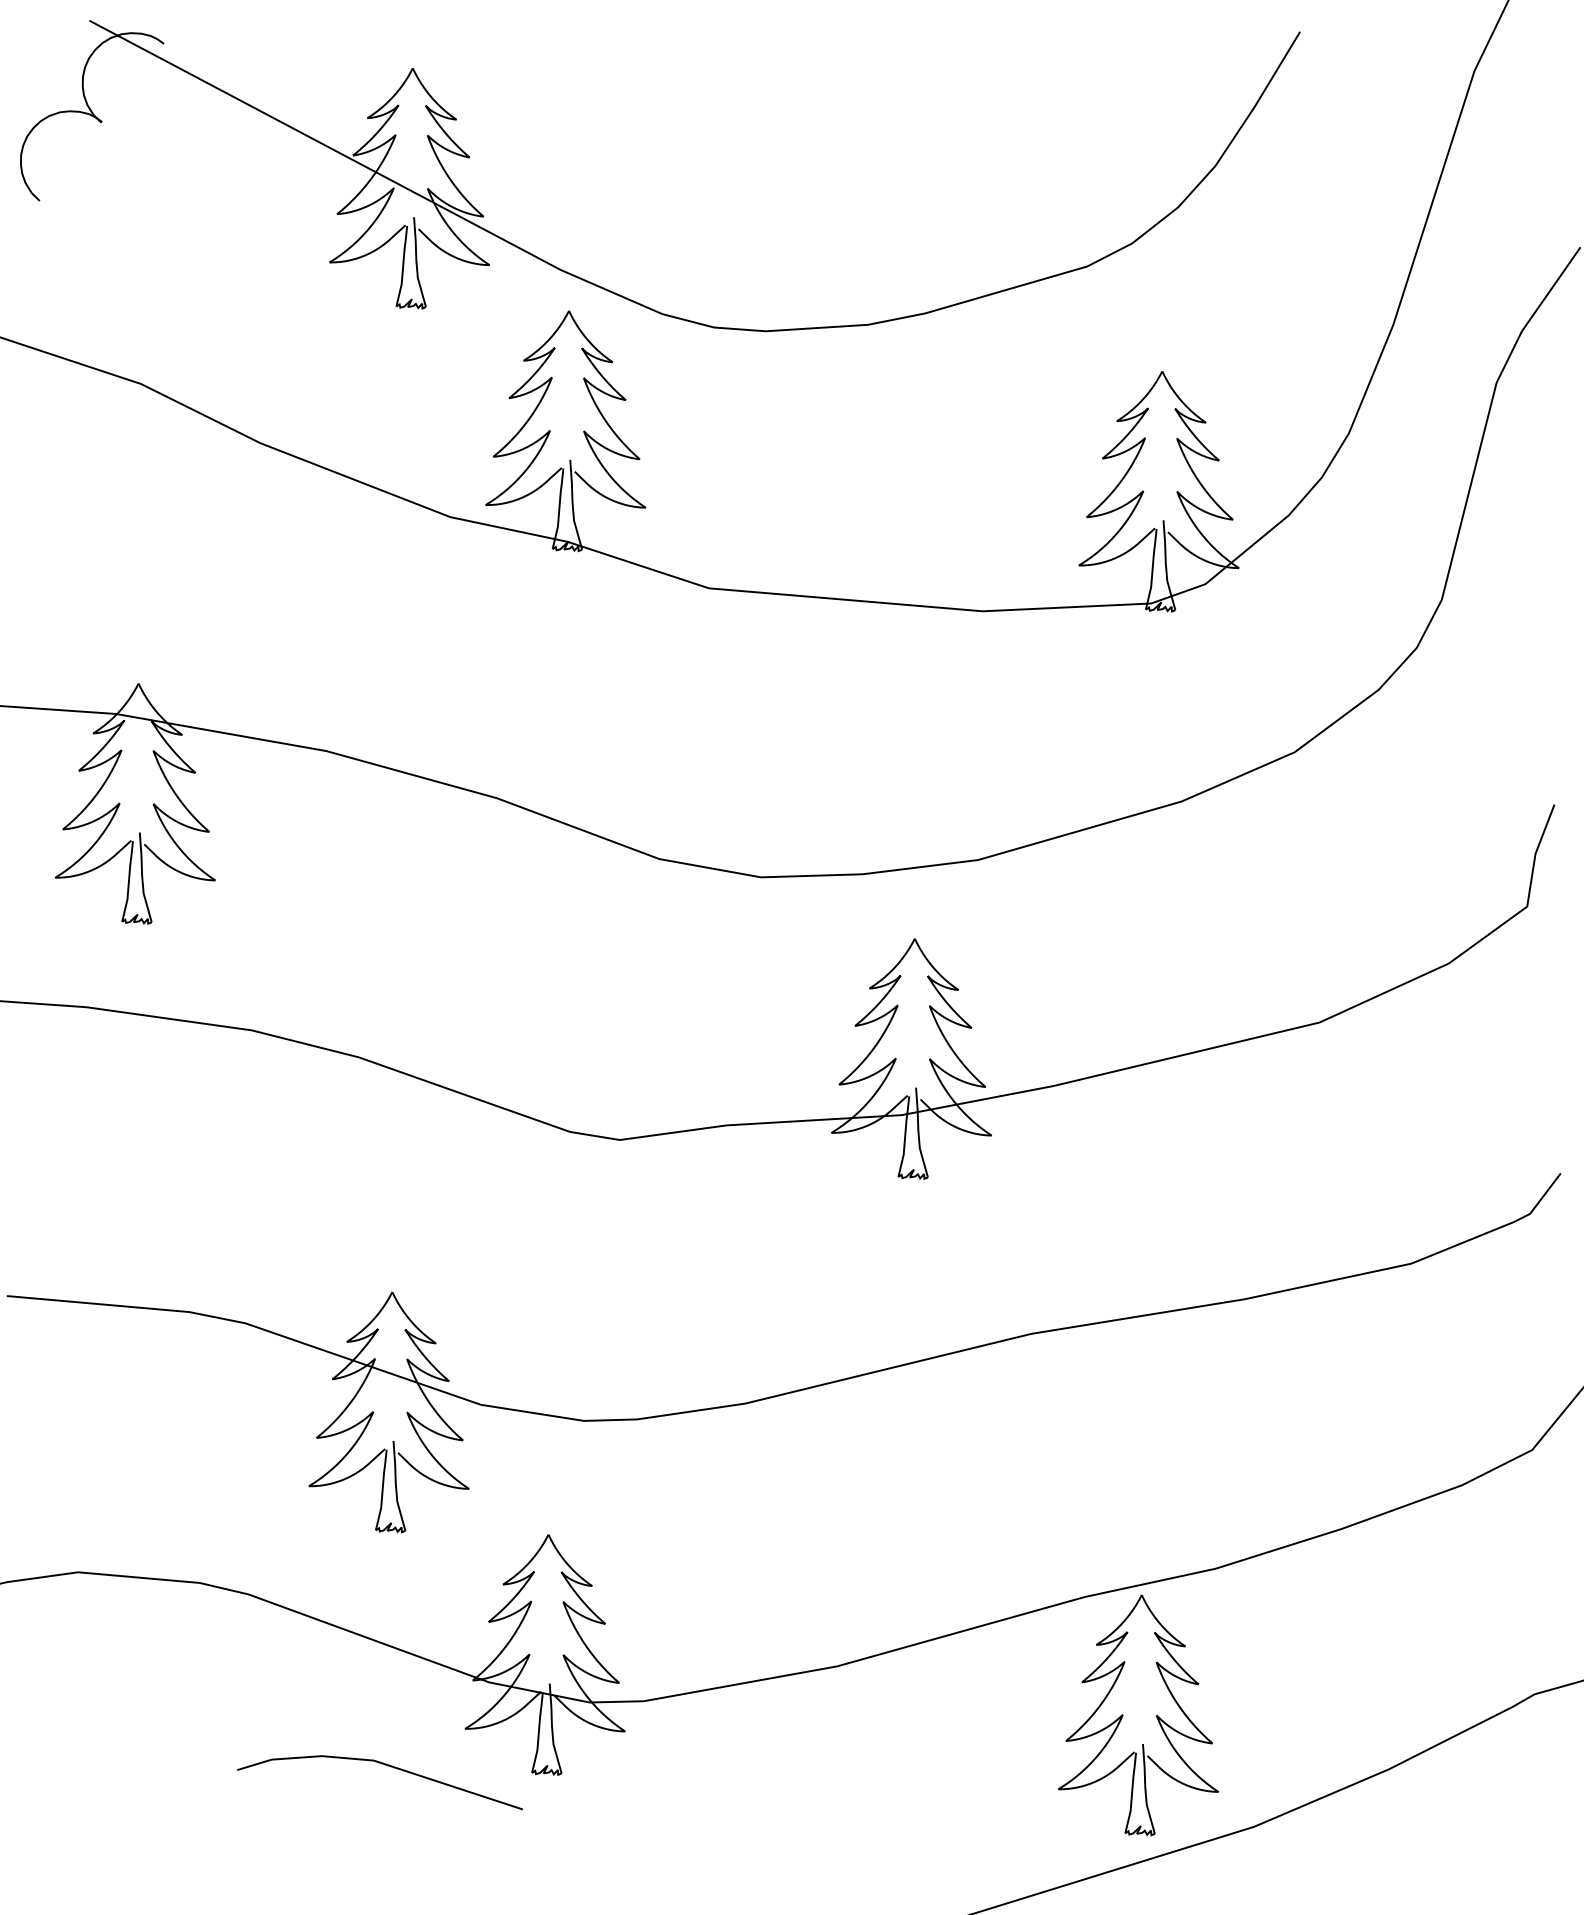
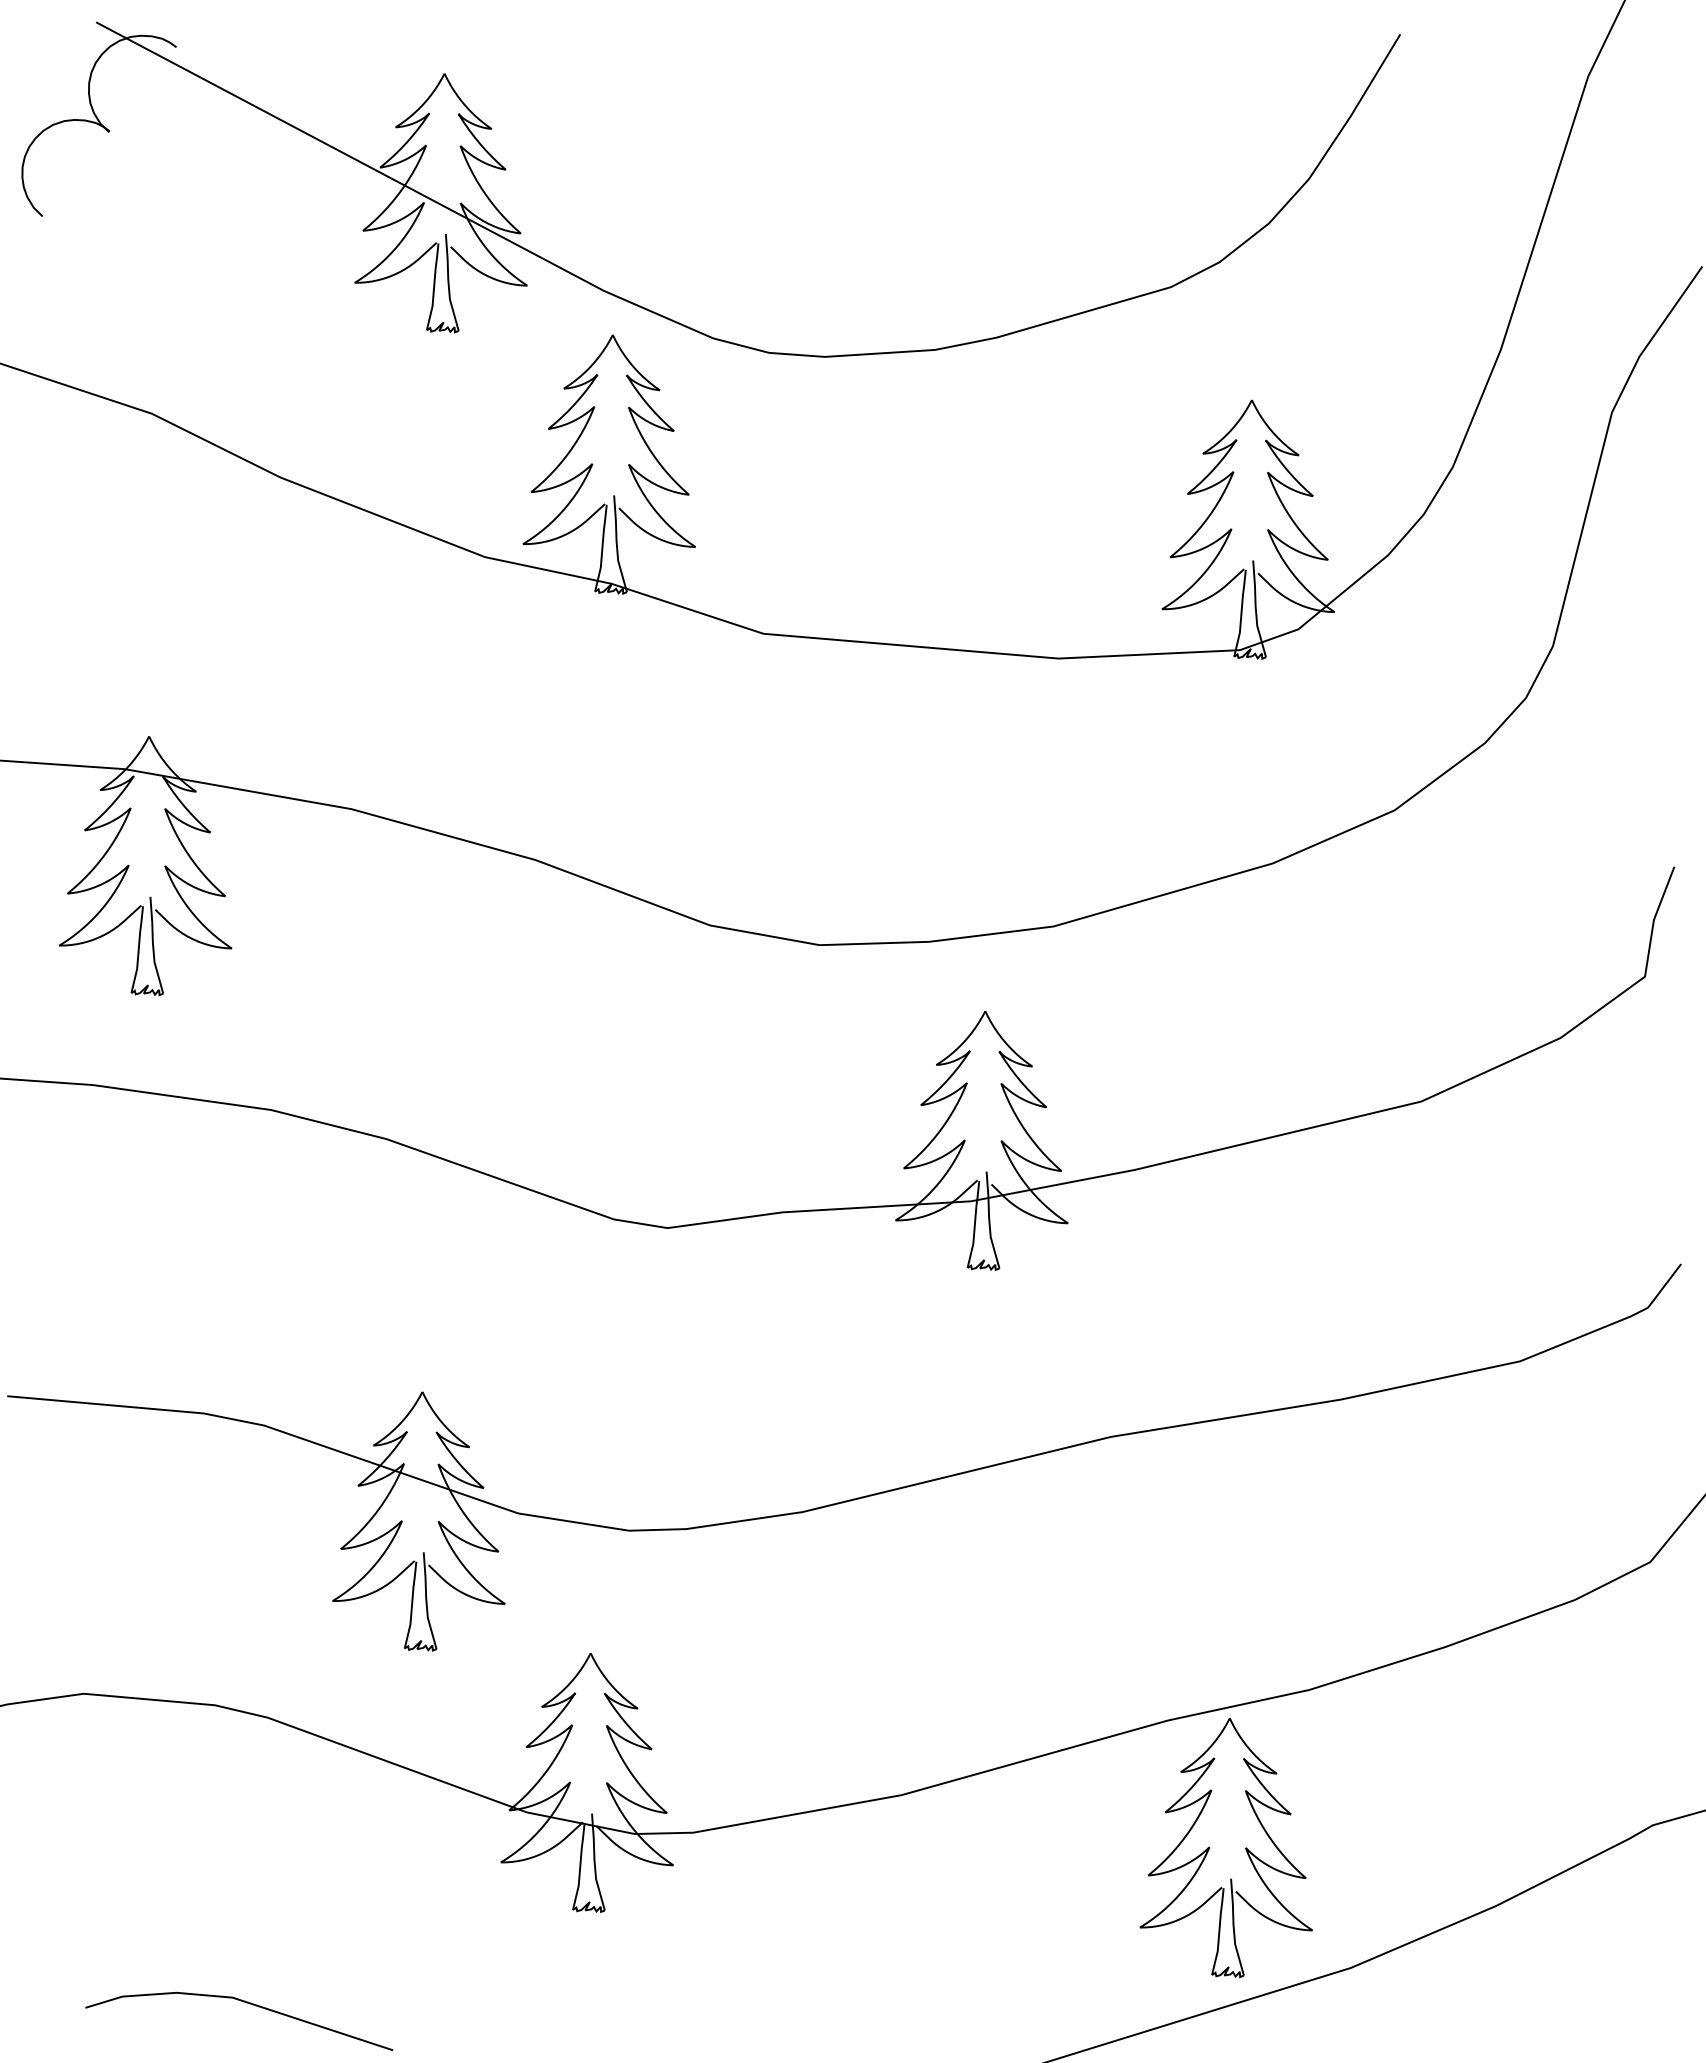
line: (386, 1766) -> (246, 2003), moved

